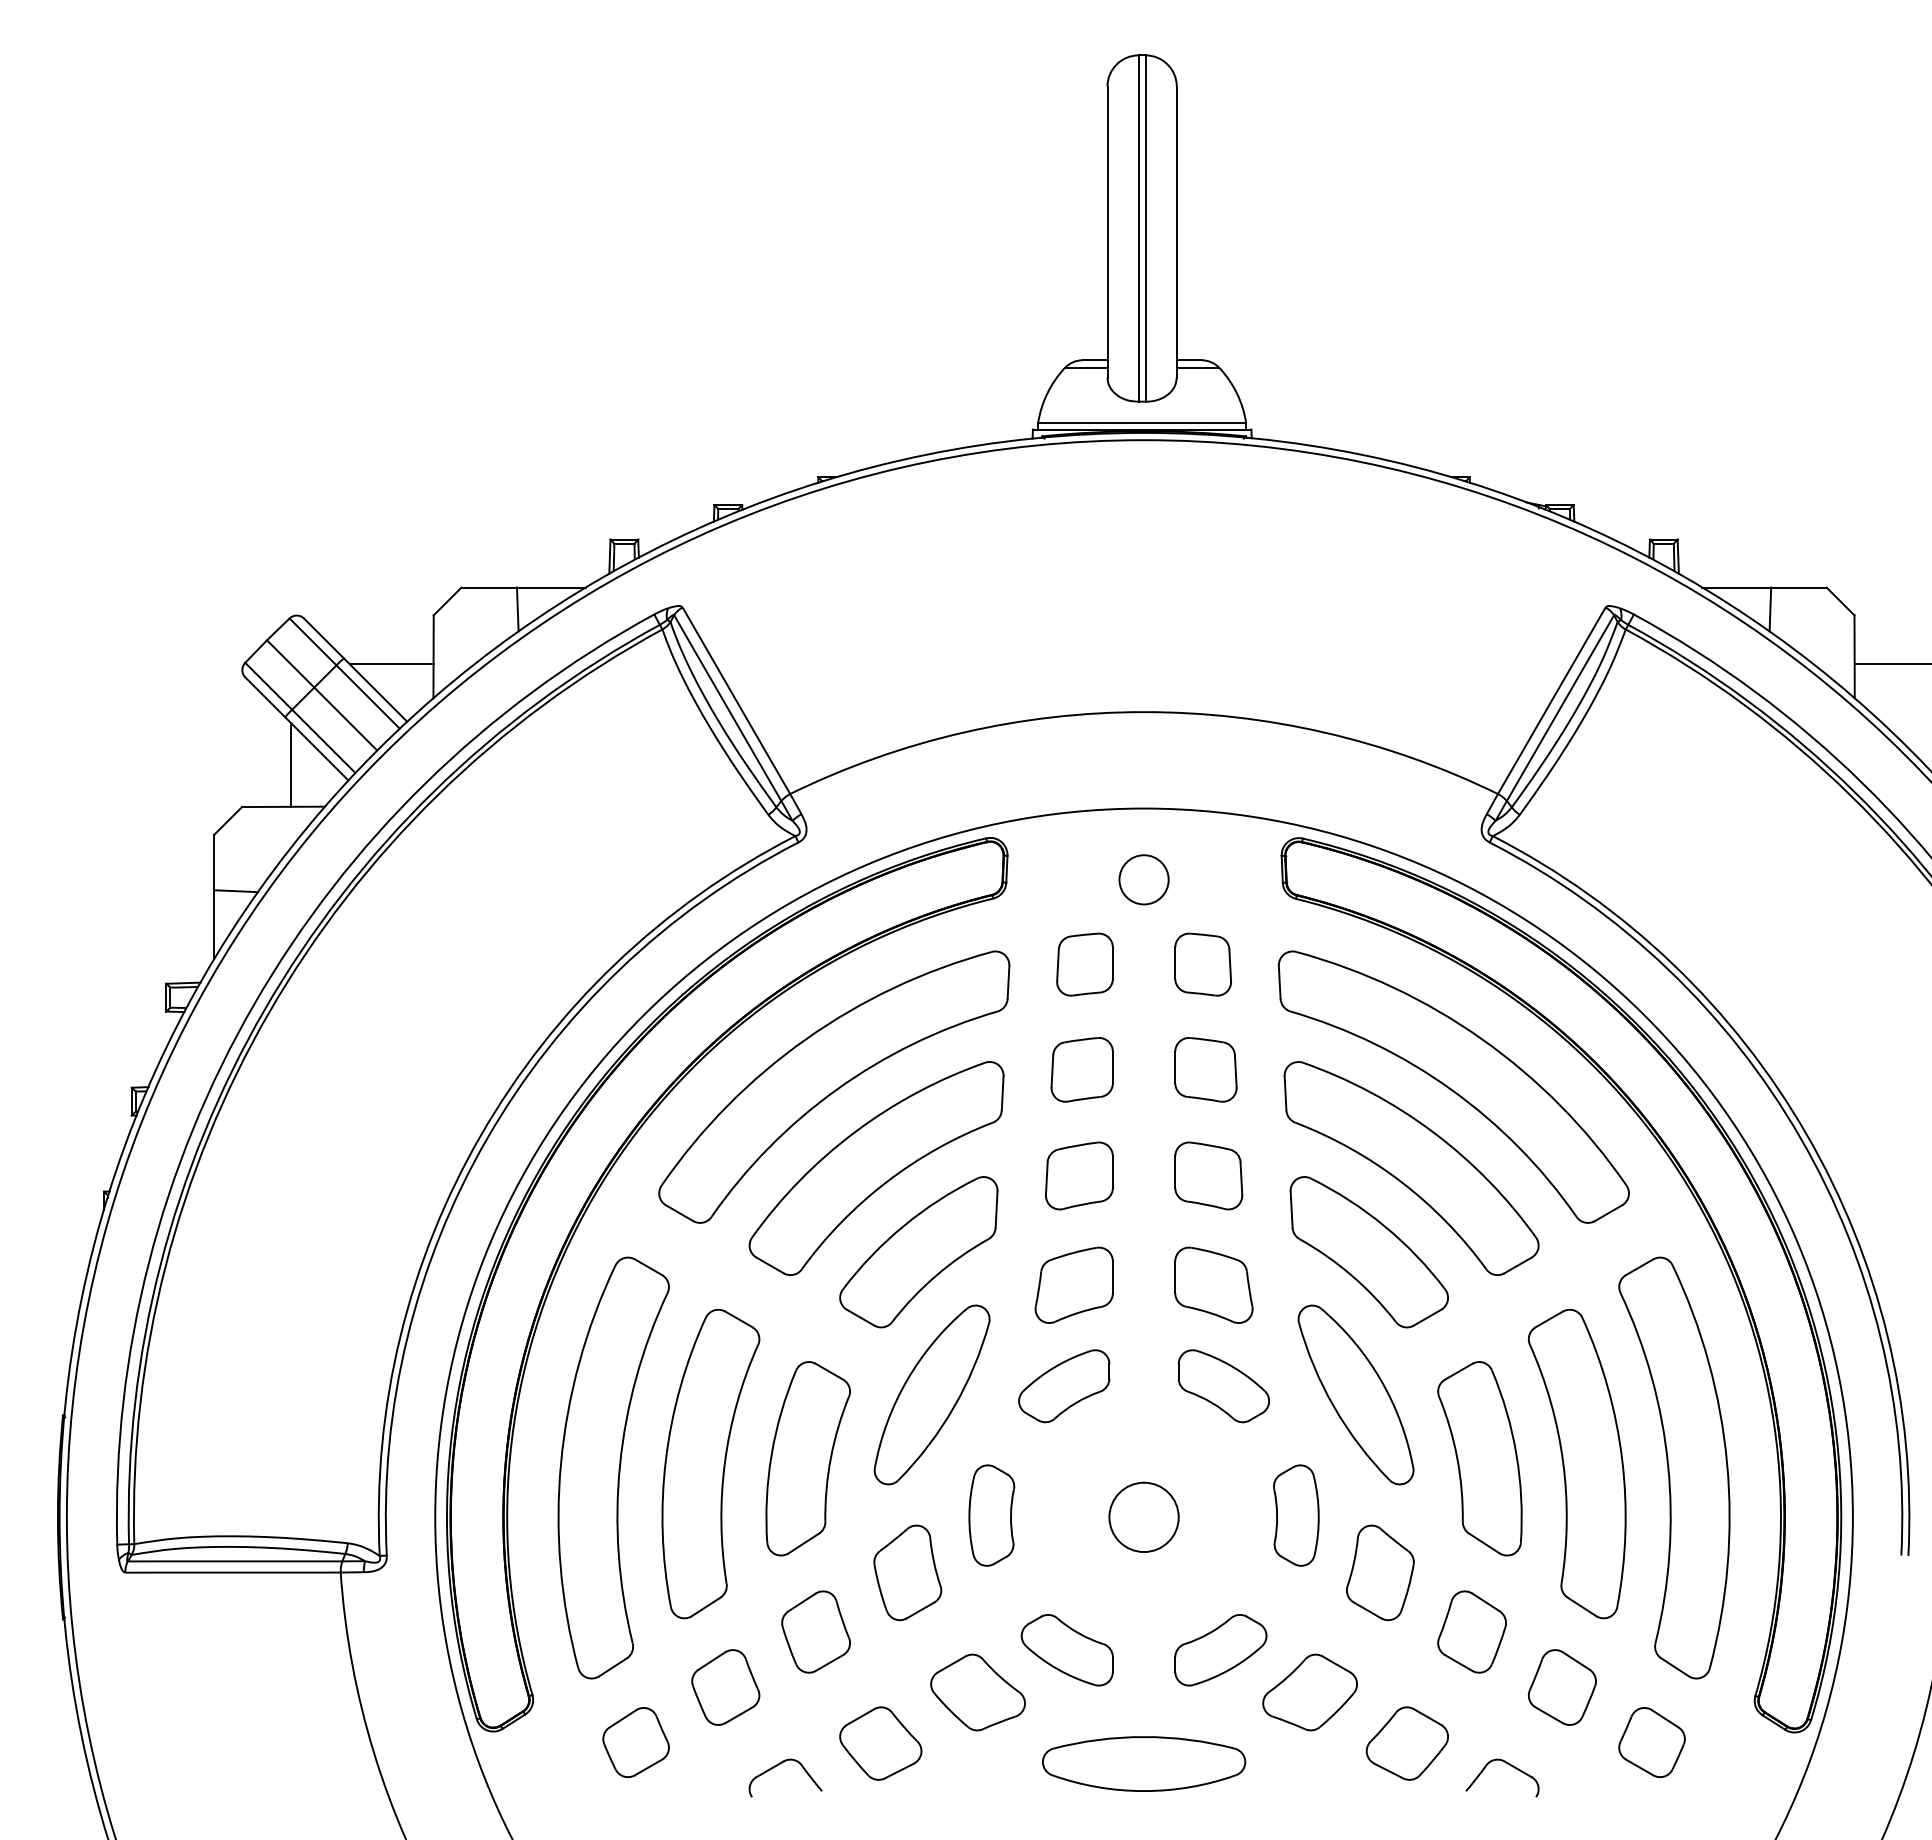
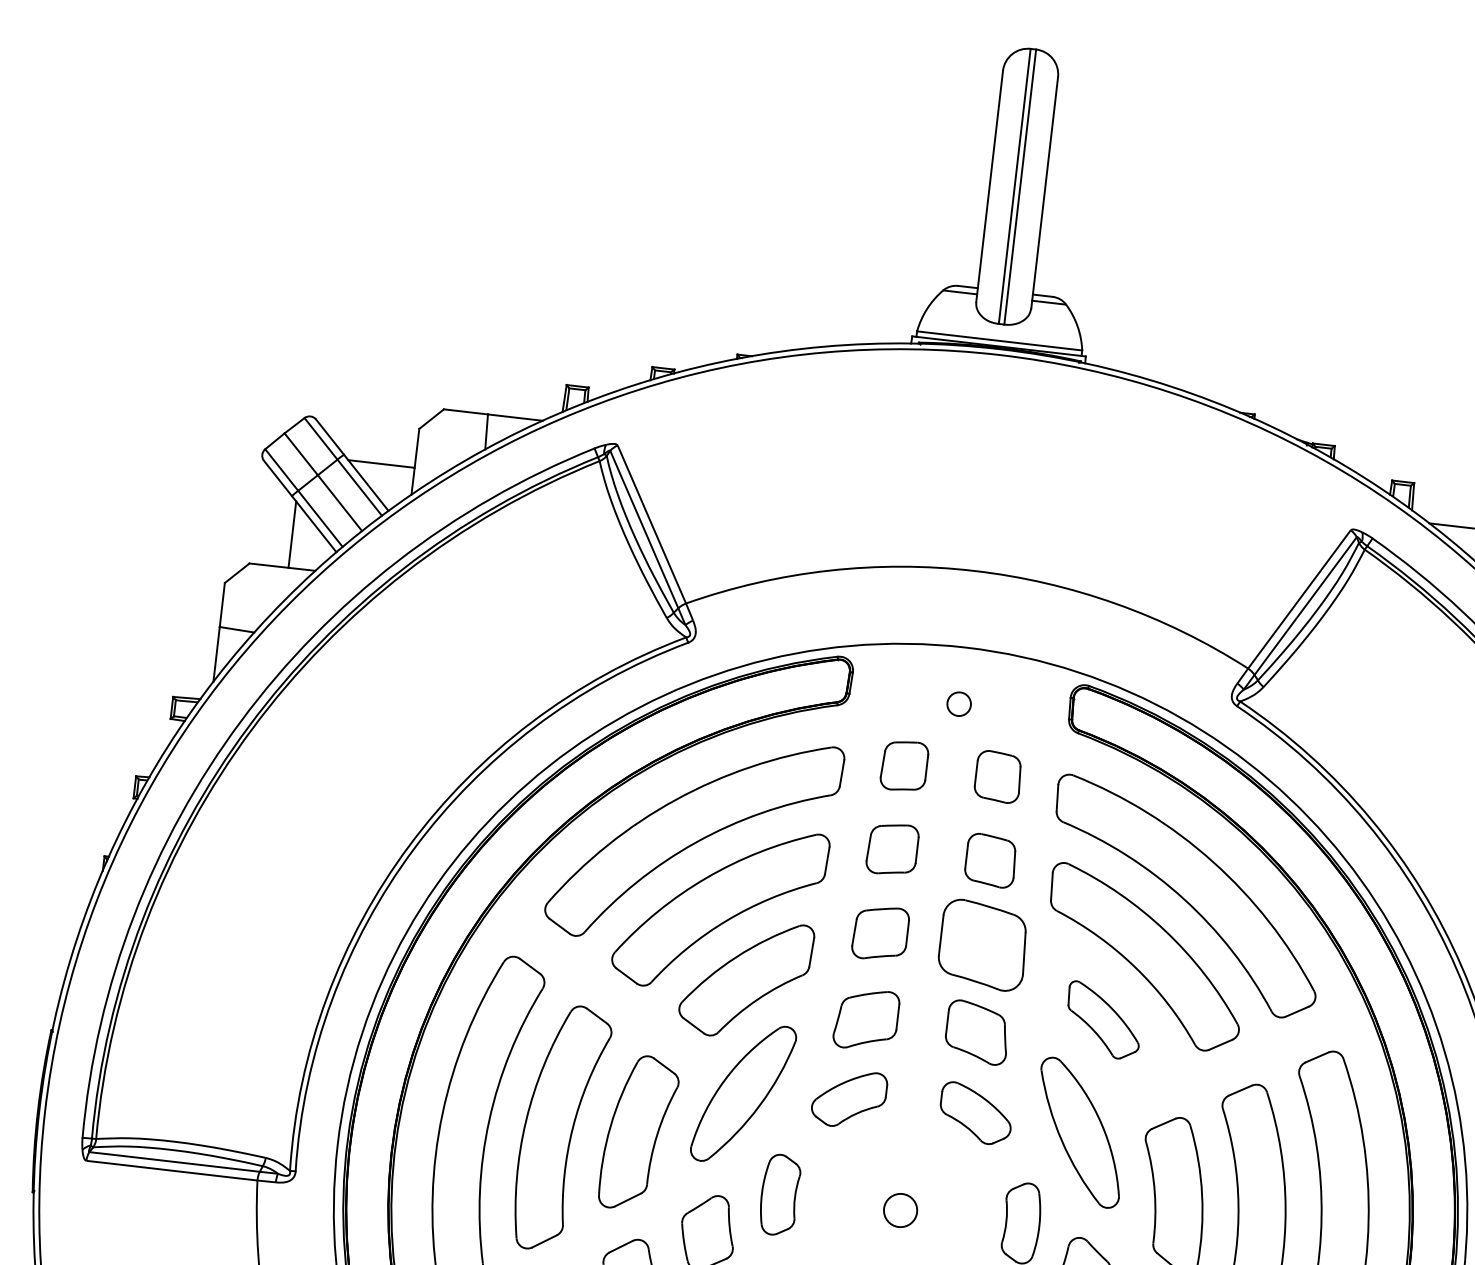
circle: (1143, 879) -> (958, 703), size x0.6
part: (1208, 1175) -> (983, 944), size x1.6
part: (1368, 1252) -> (1103, 1020), size x0.6
circle: (1143, 1517) -> (900, 1210), size x0.6

